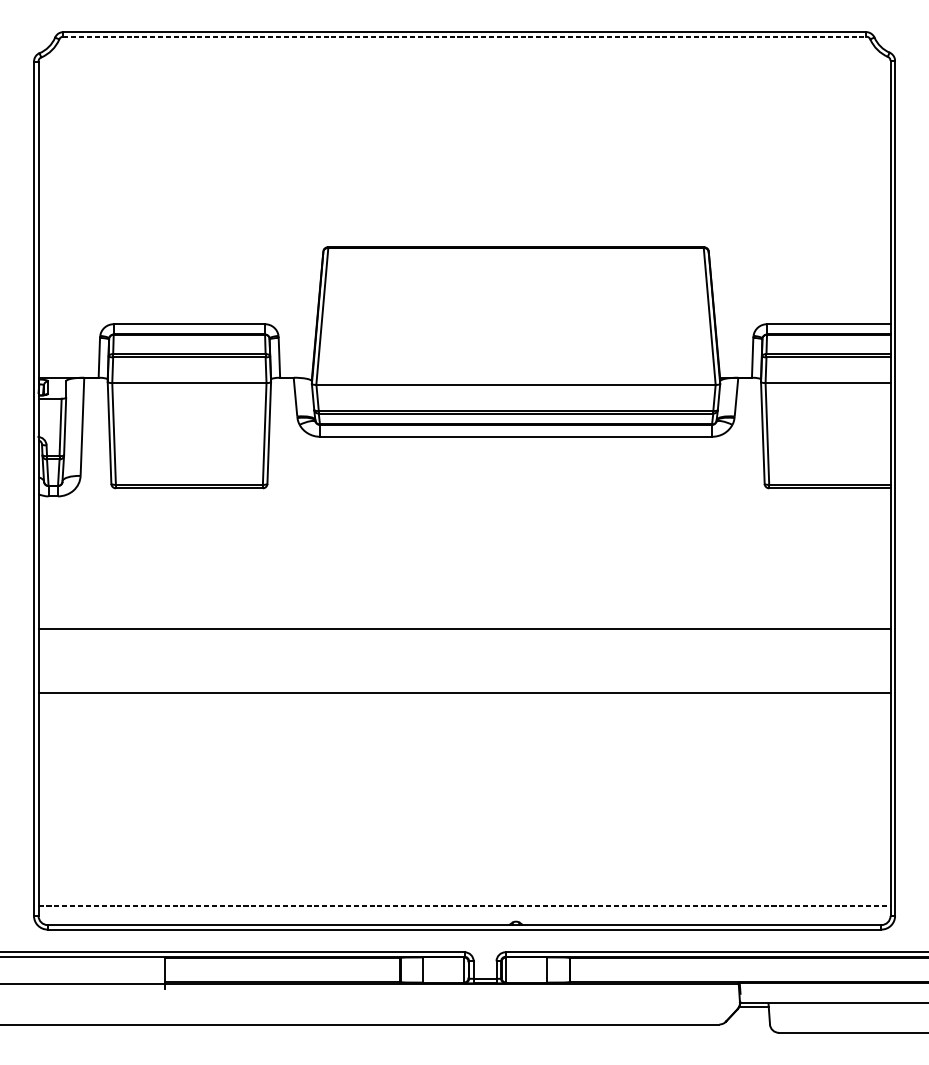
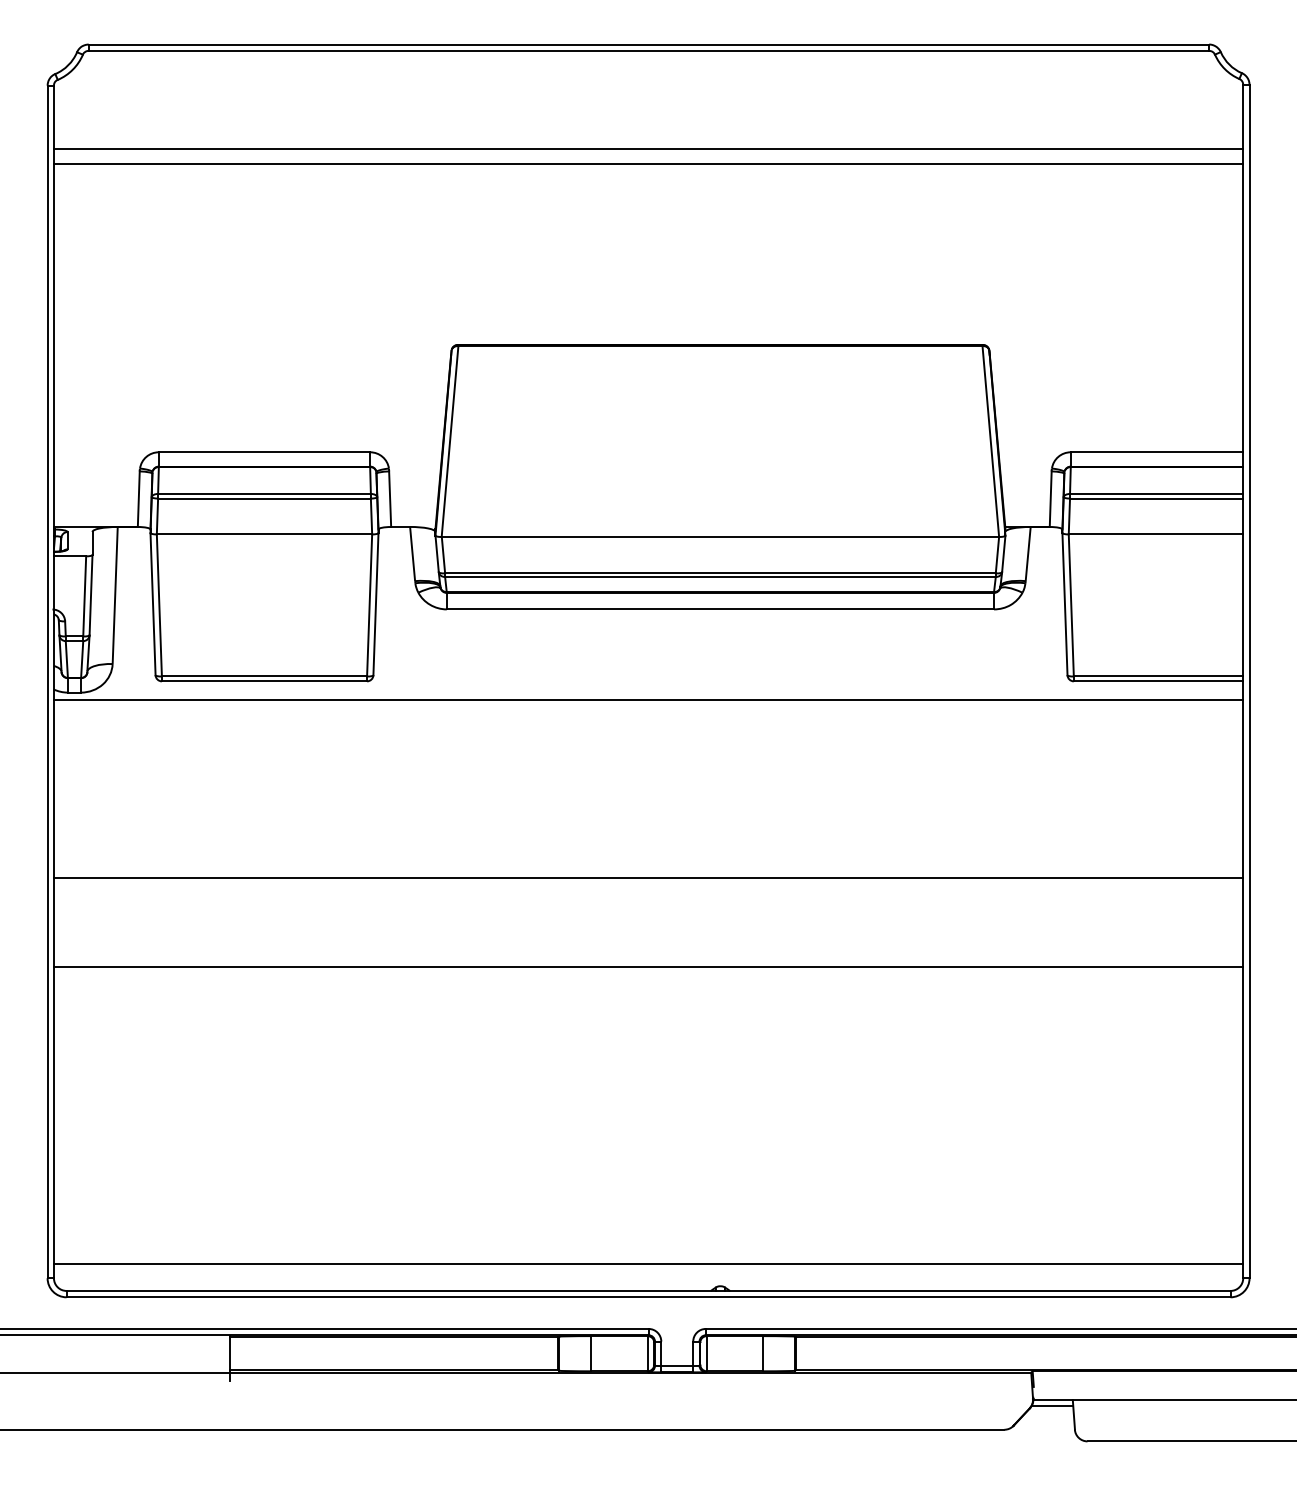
line: (465, 36) -> (649, 50), dashed -> solid
line: (464, 107) -> (648, 149), added
line: (464, 118) -> (648, 164), added
line: (464, 501) -> (648, 699), added
line: (464, 905) -> (648, 1263), dashed -> solid

